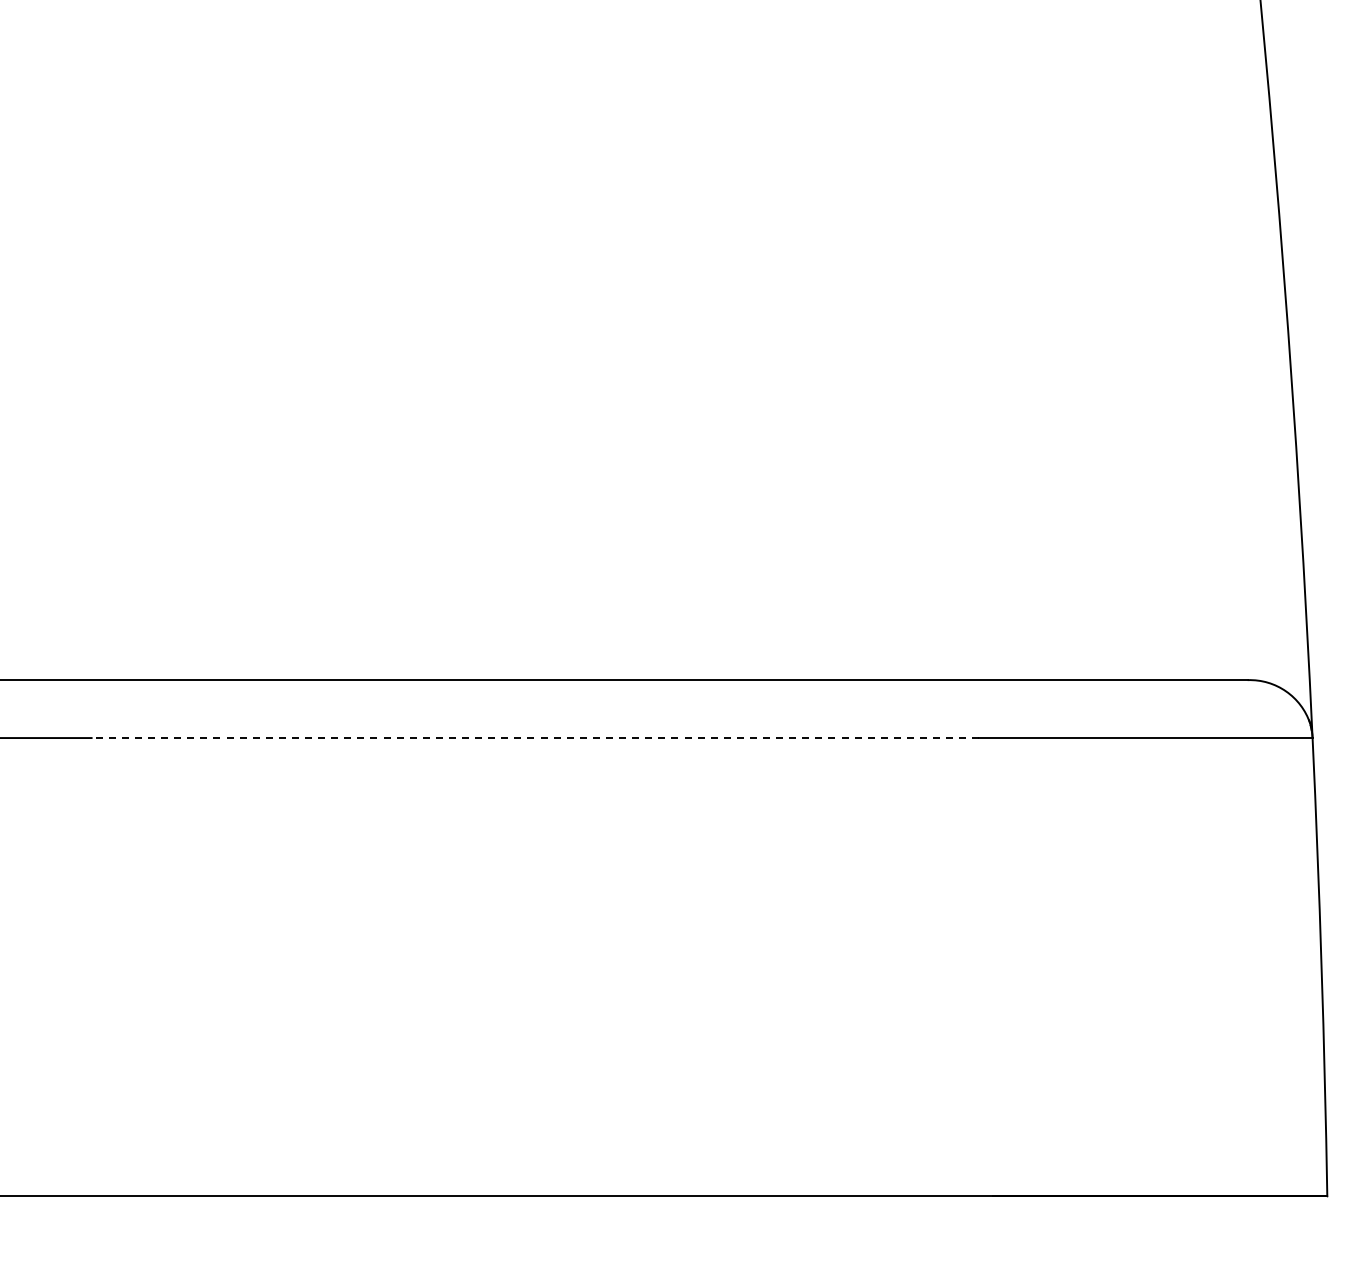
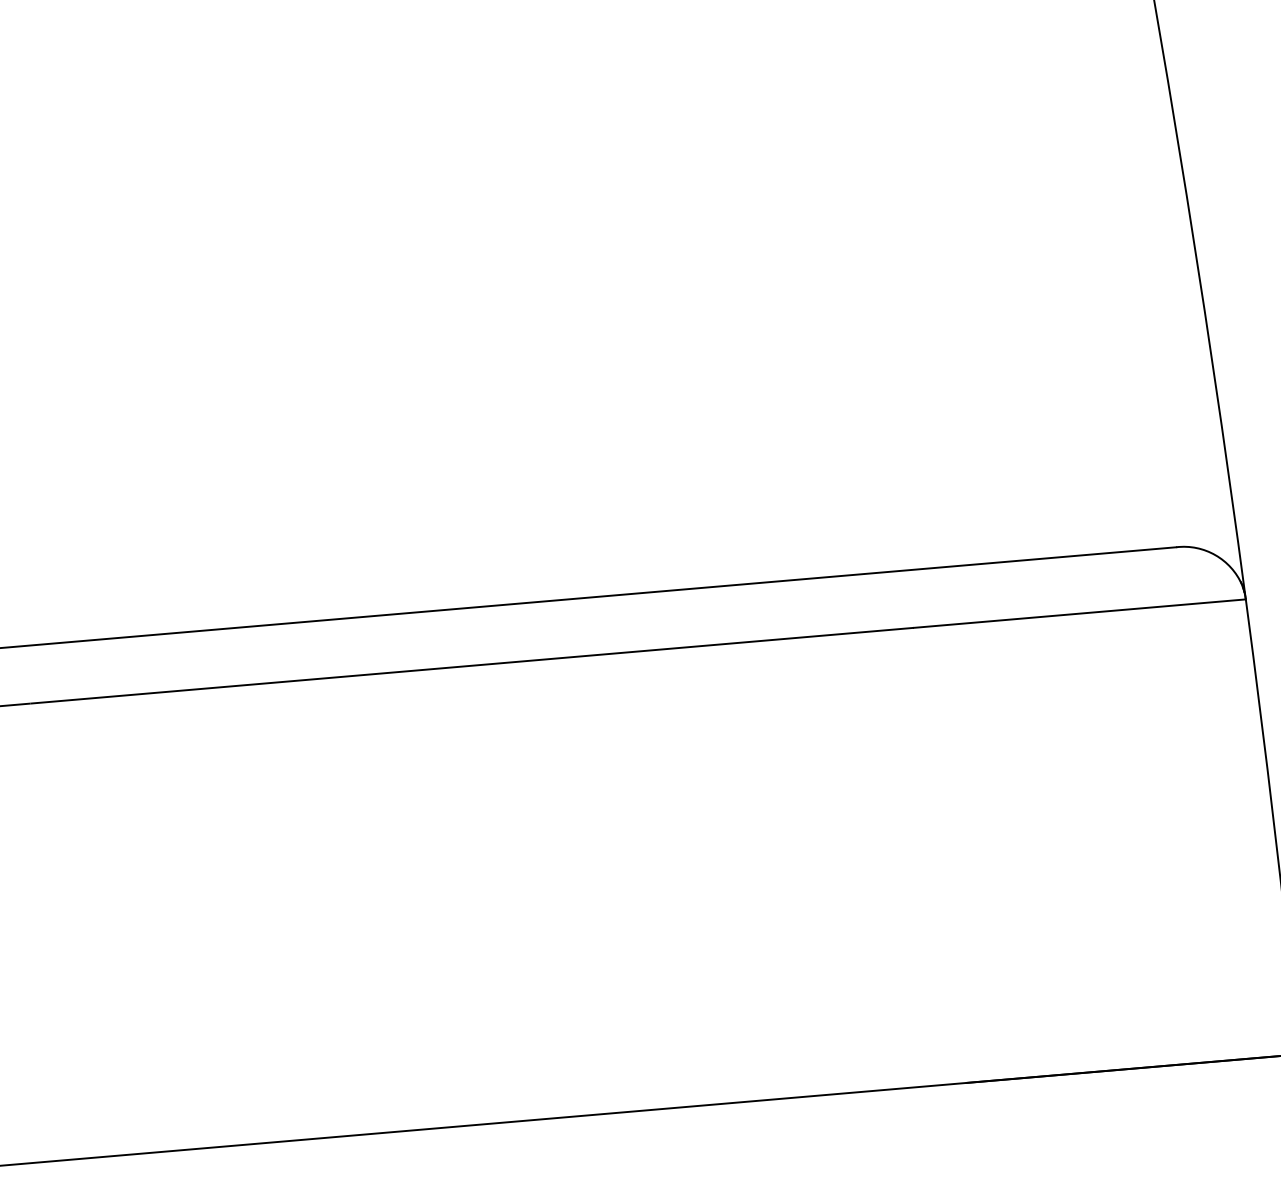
arc: (536, 738) -> (472, 666), dashed -> solid

